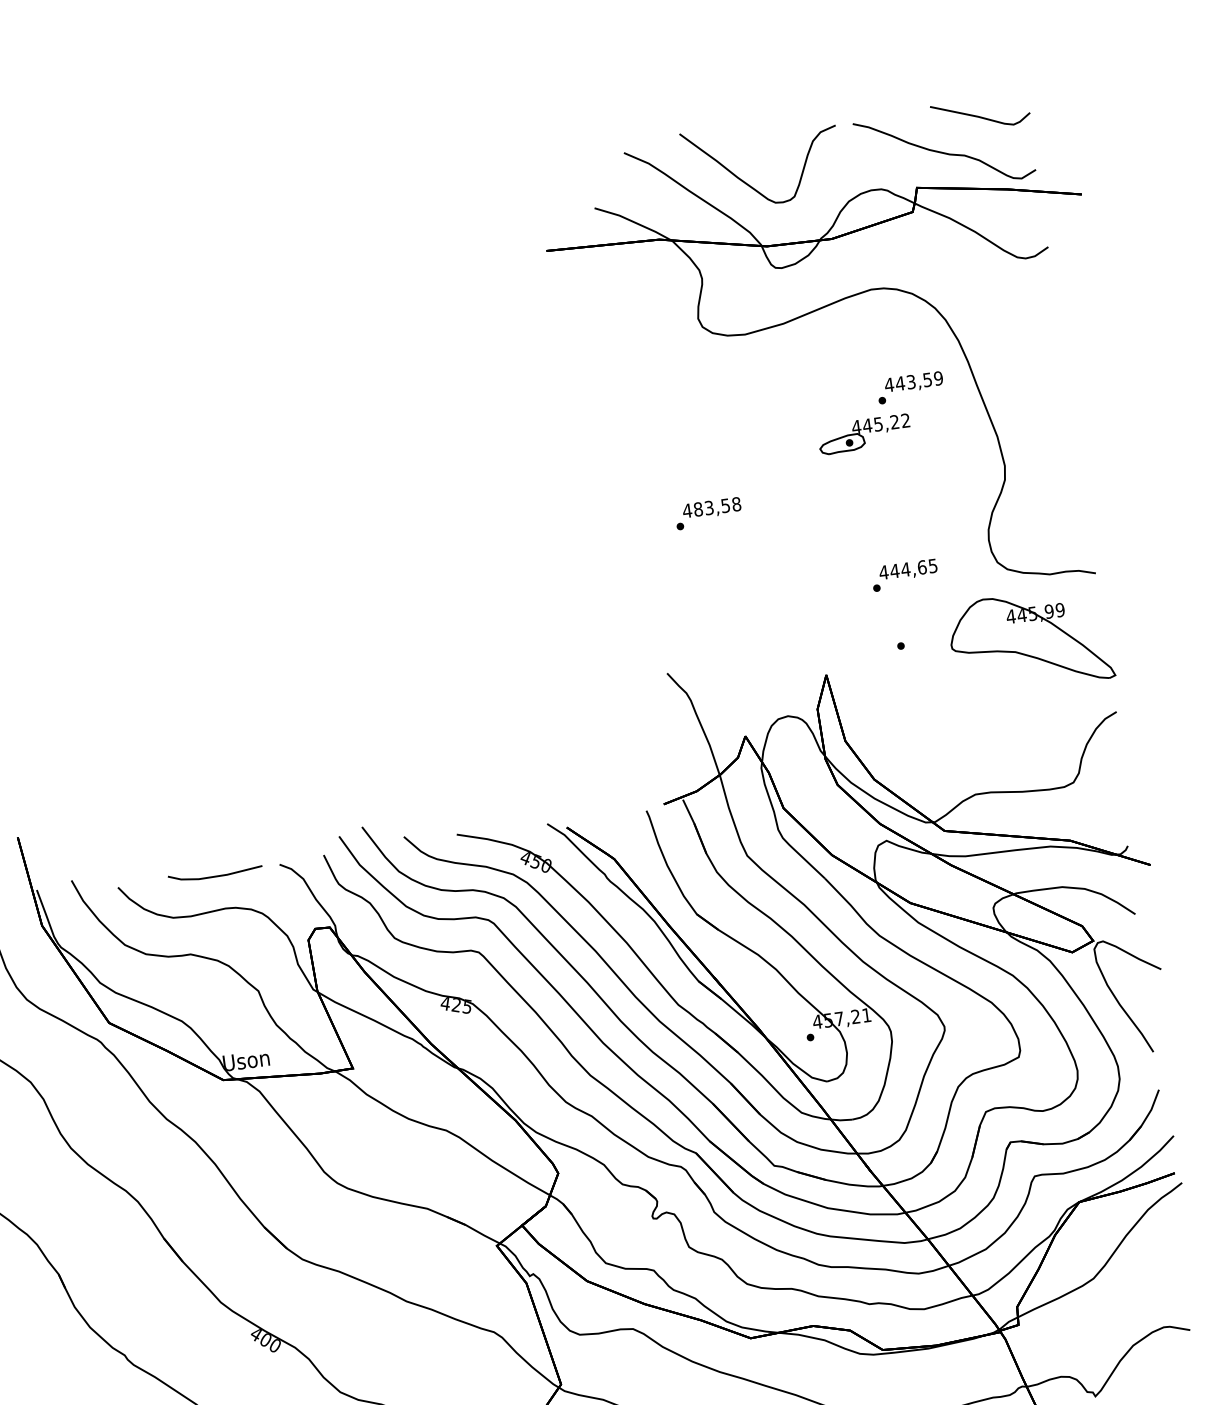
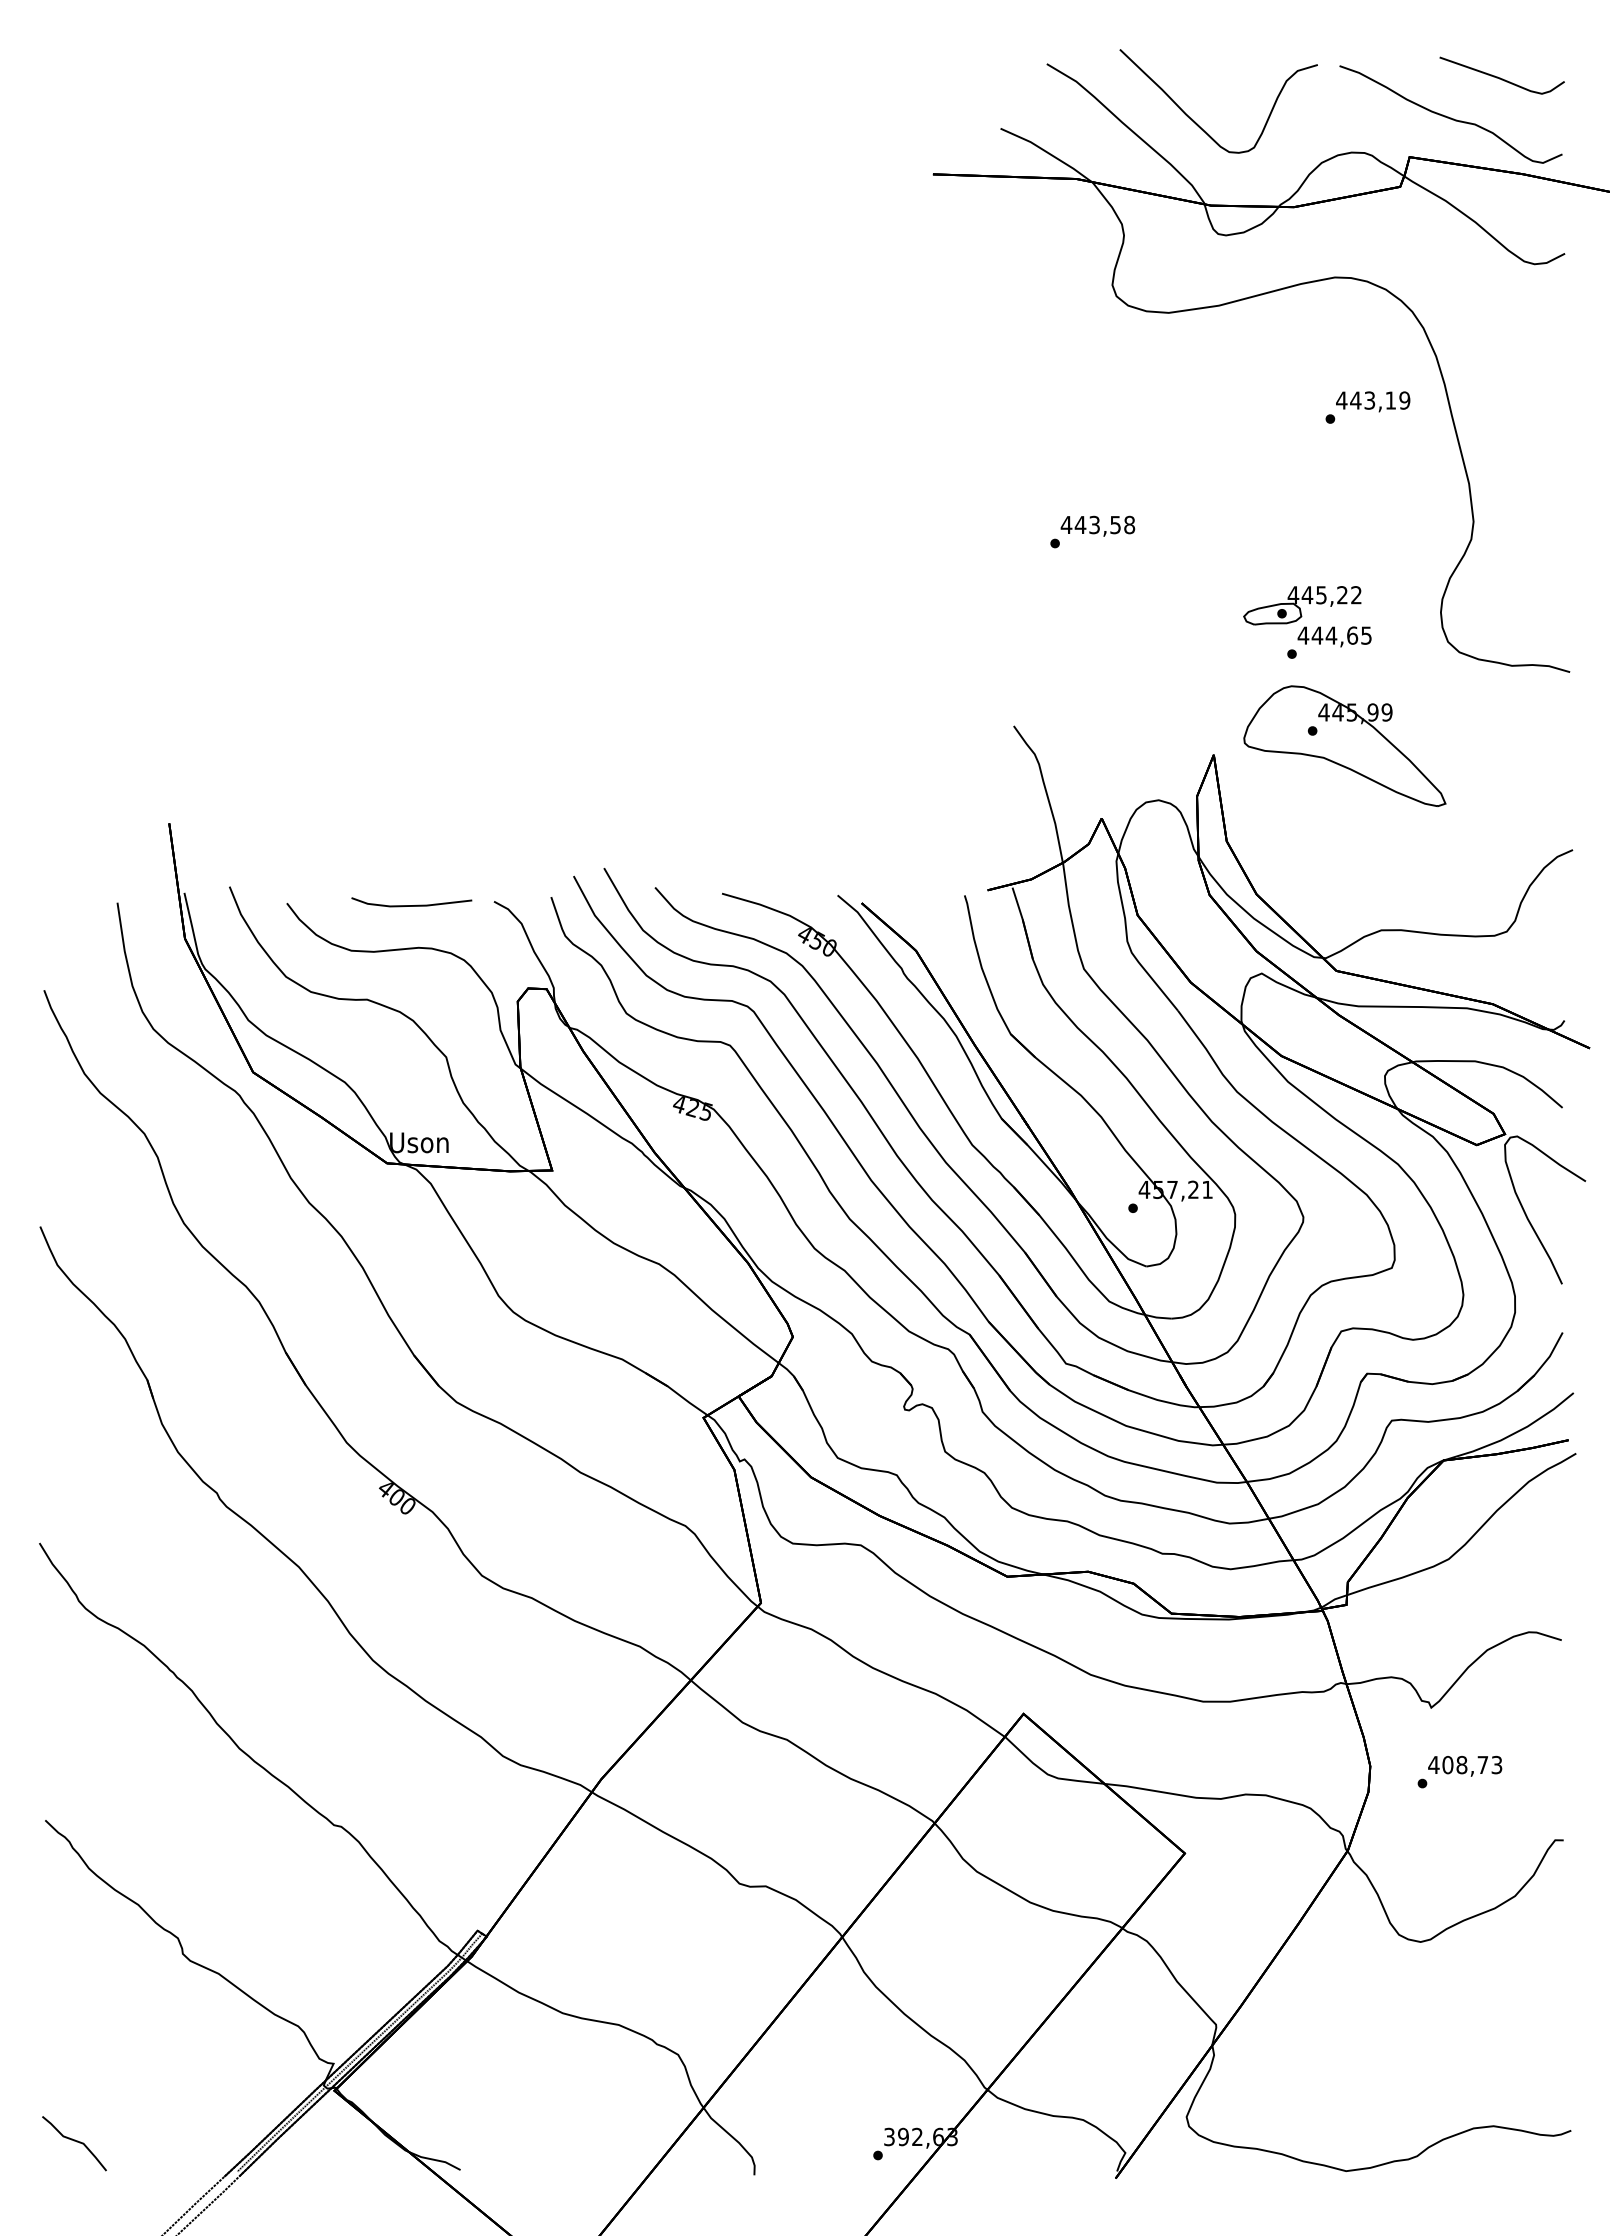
text: (927, 379) -> (1390, 400), 443,59 -> 443,19
part: (864, 434) -> (1302, 605), moved
text: (698, 509) -> (1080, 524), 483,58 -> 443,58
part: (1030, 640) -> (1344, 745), moved

